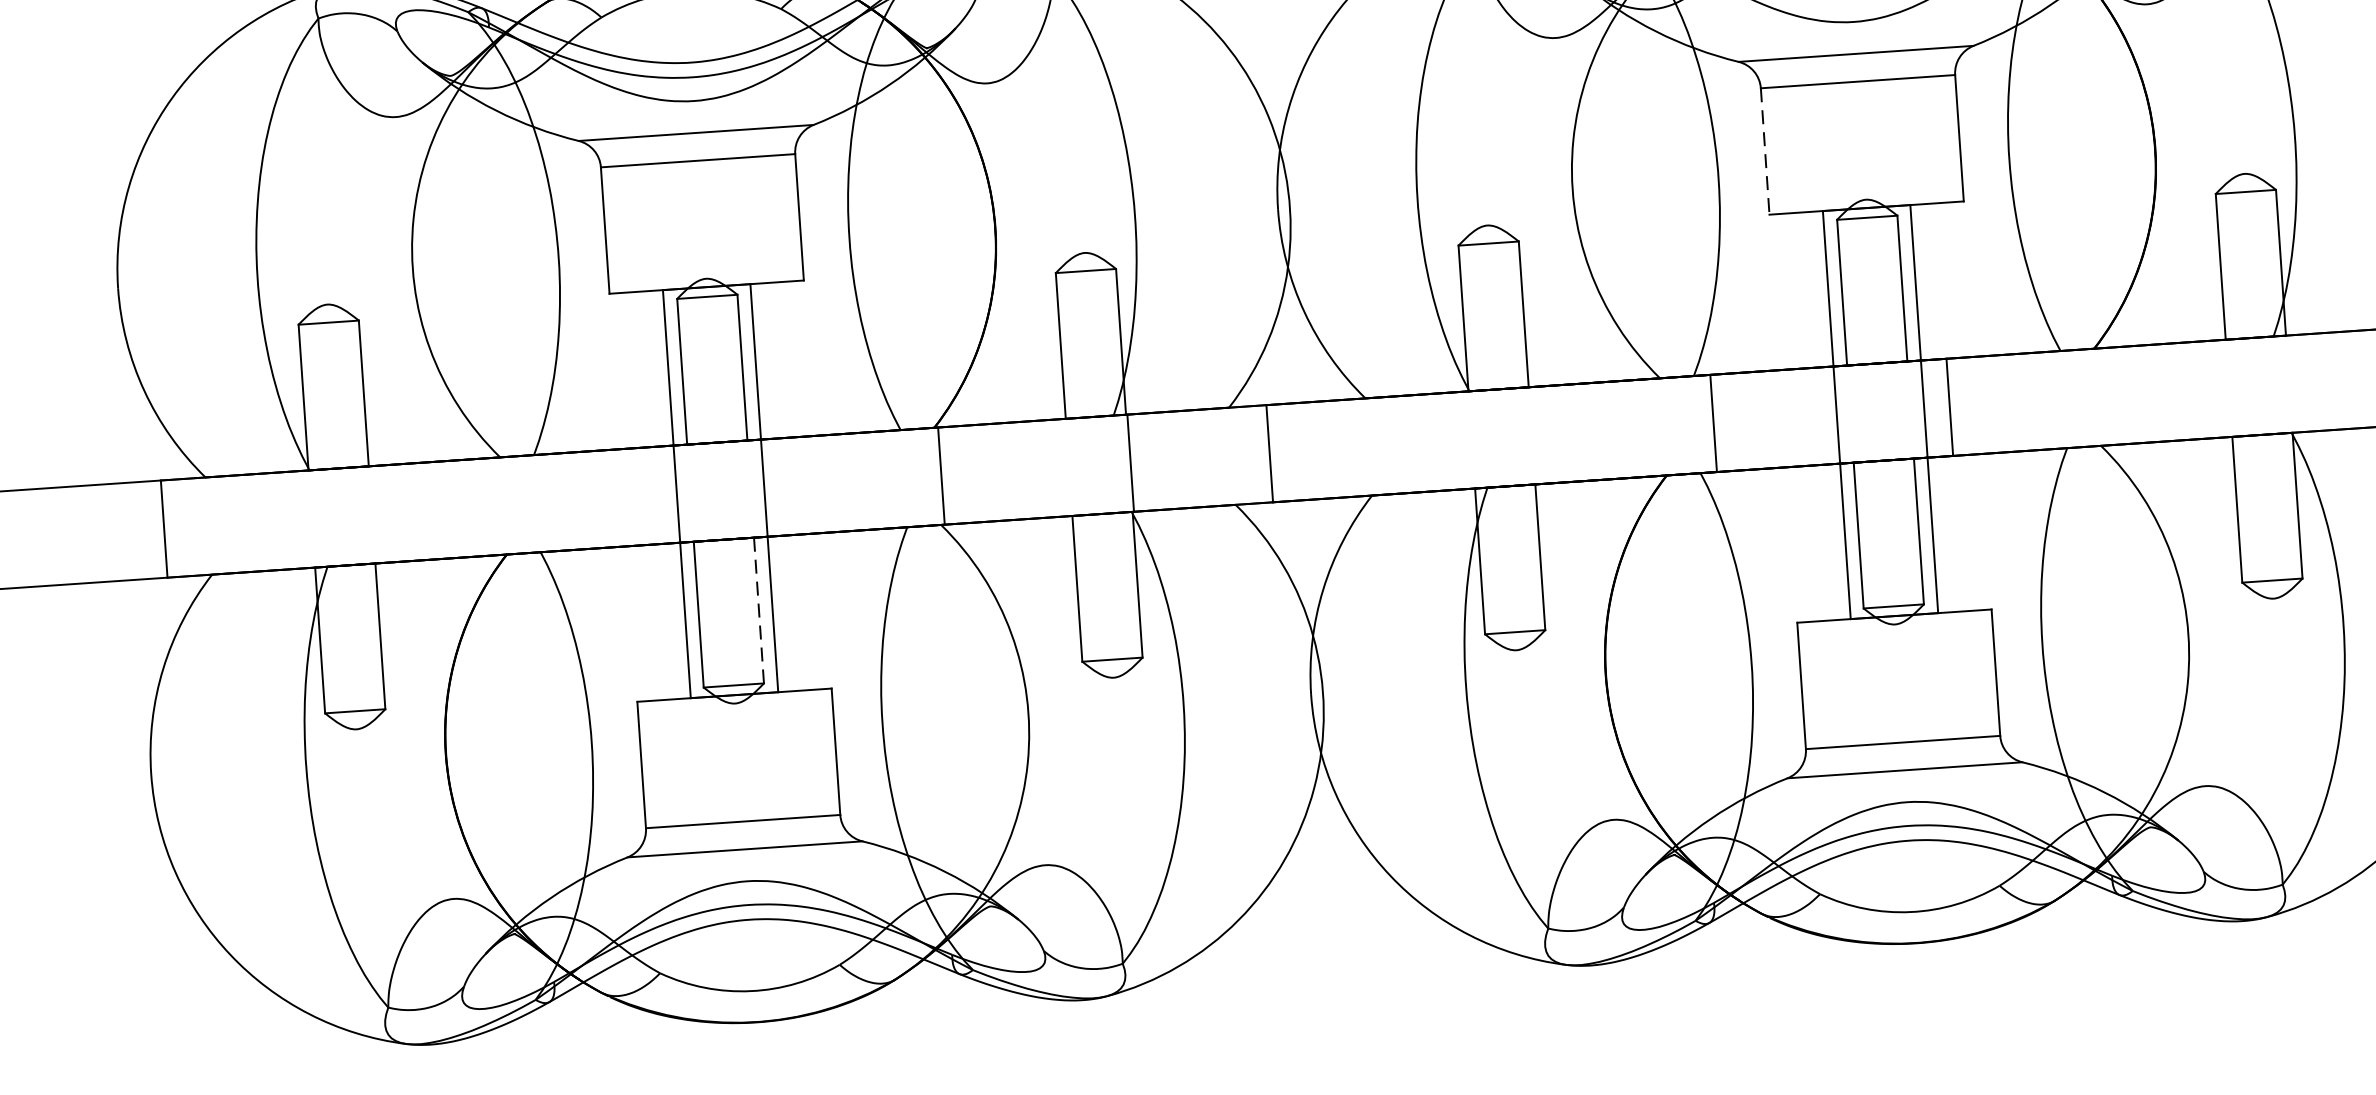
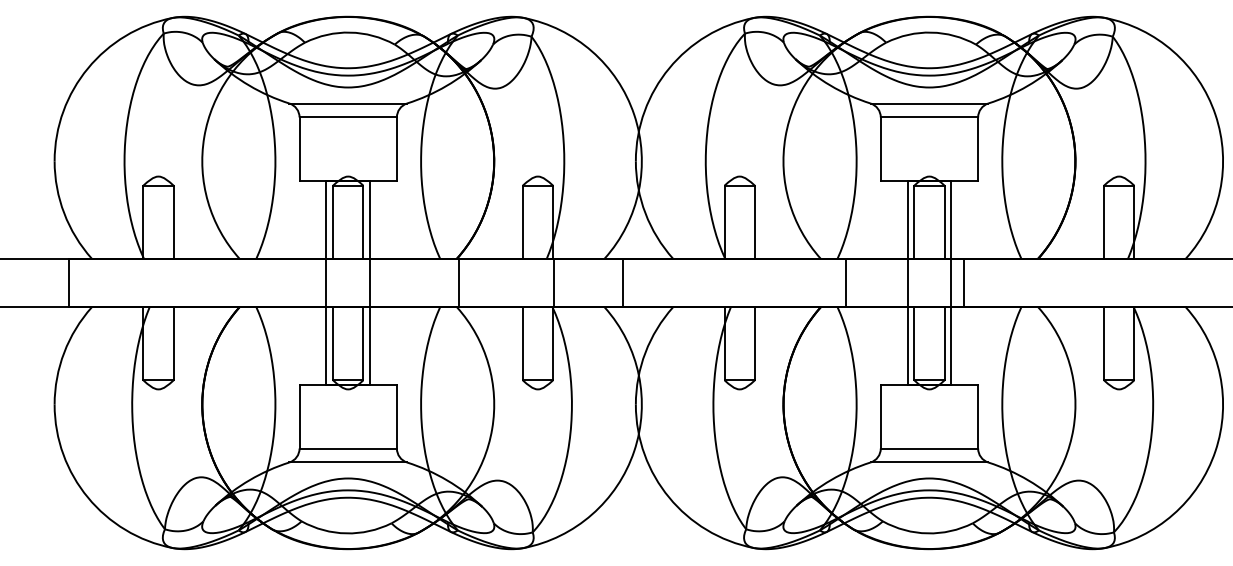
line: (1764, 152) -> (880, 149), dashed -> solid
line: (759, 609) -> (363, 343), dashed -> solid

